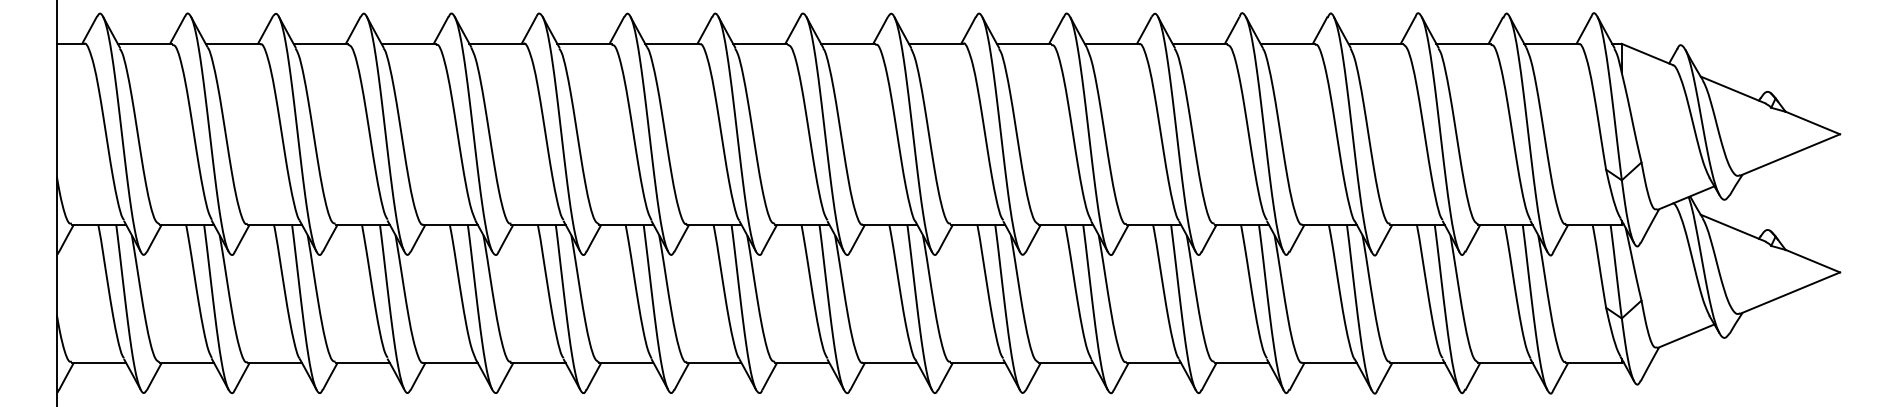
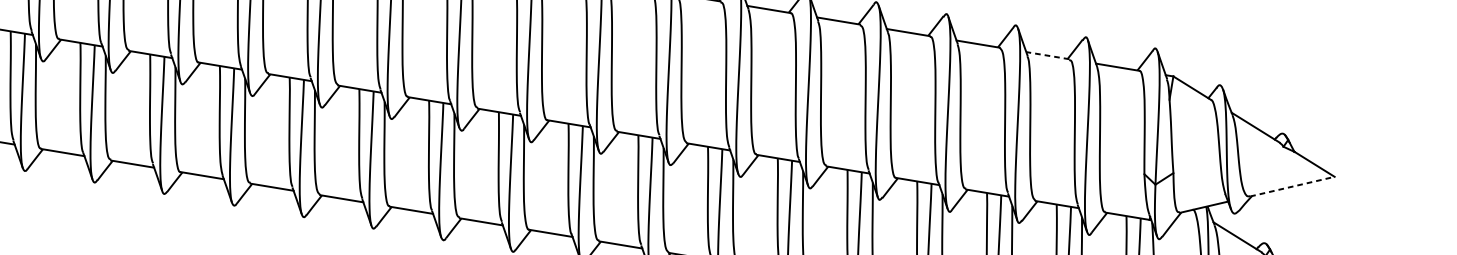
line: (1463, 43) -> (1047, 55), solid -> dashed
line: (1790, 154) -> (1292, 186), solid -> dashed

